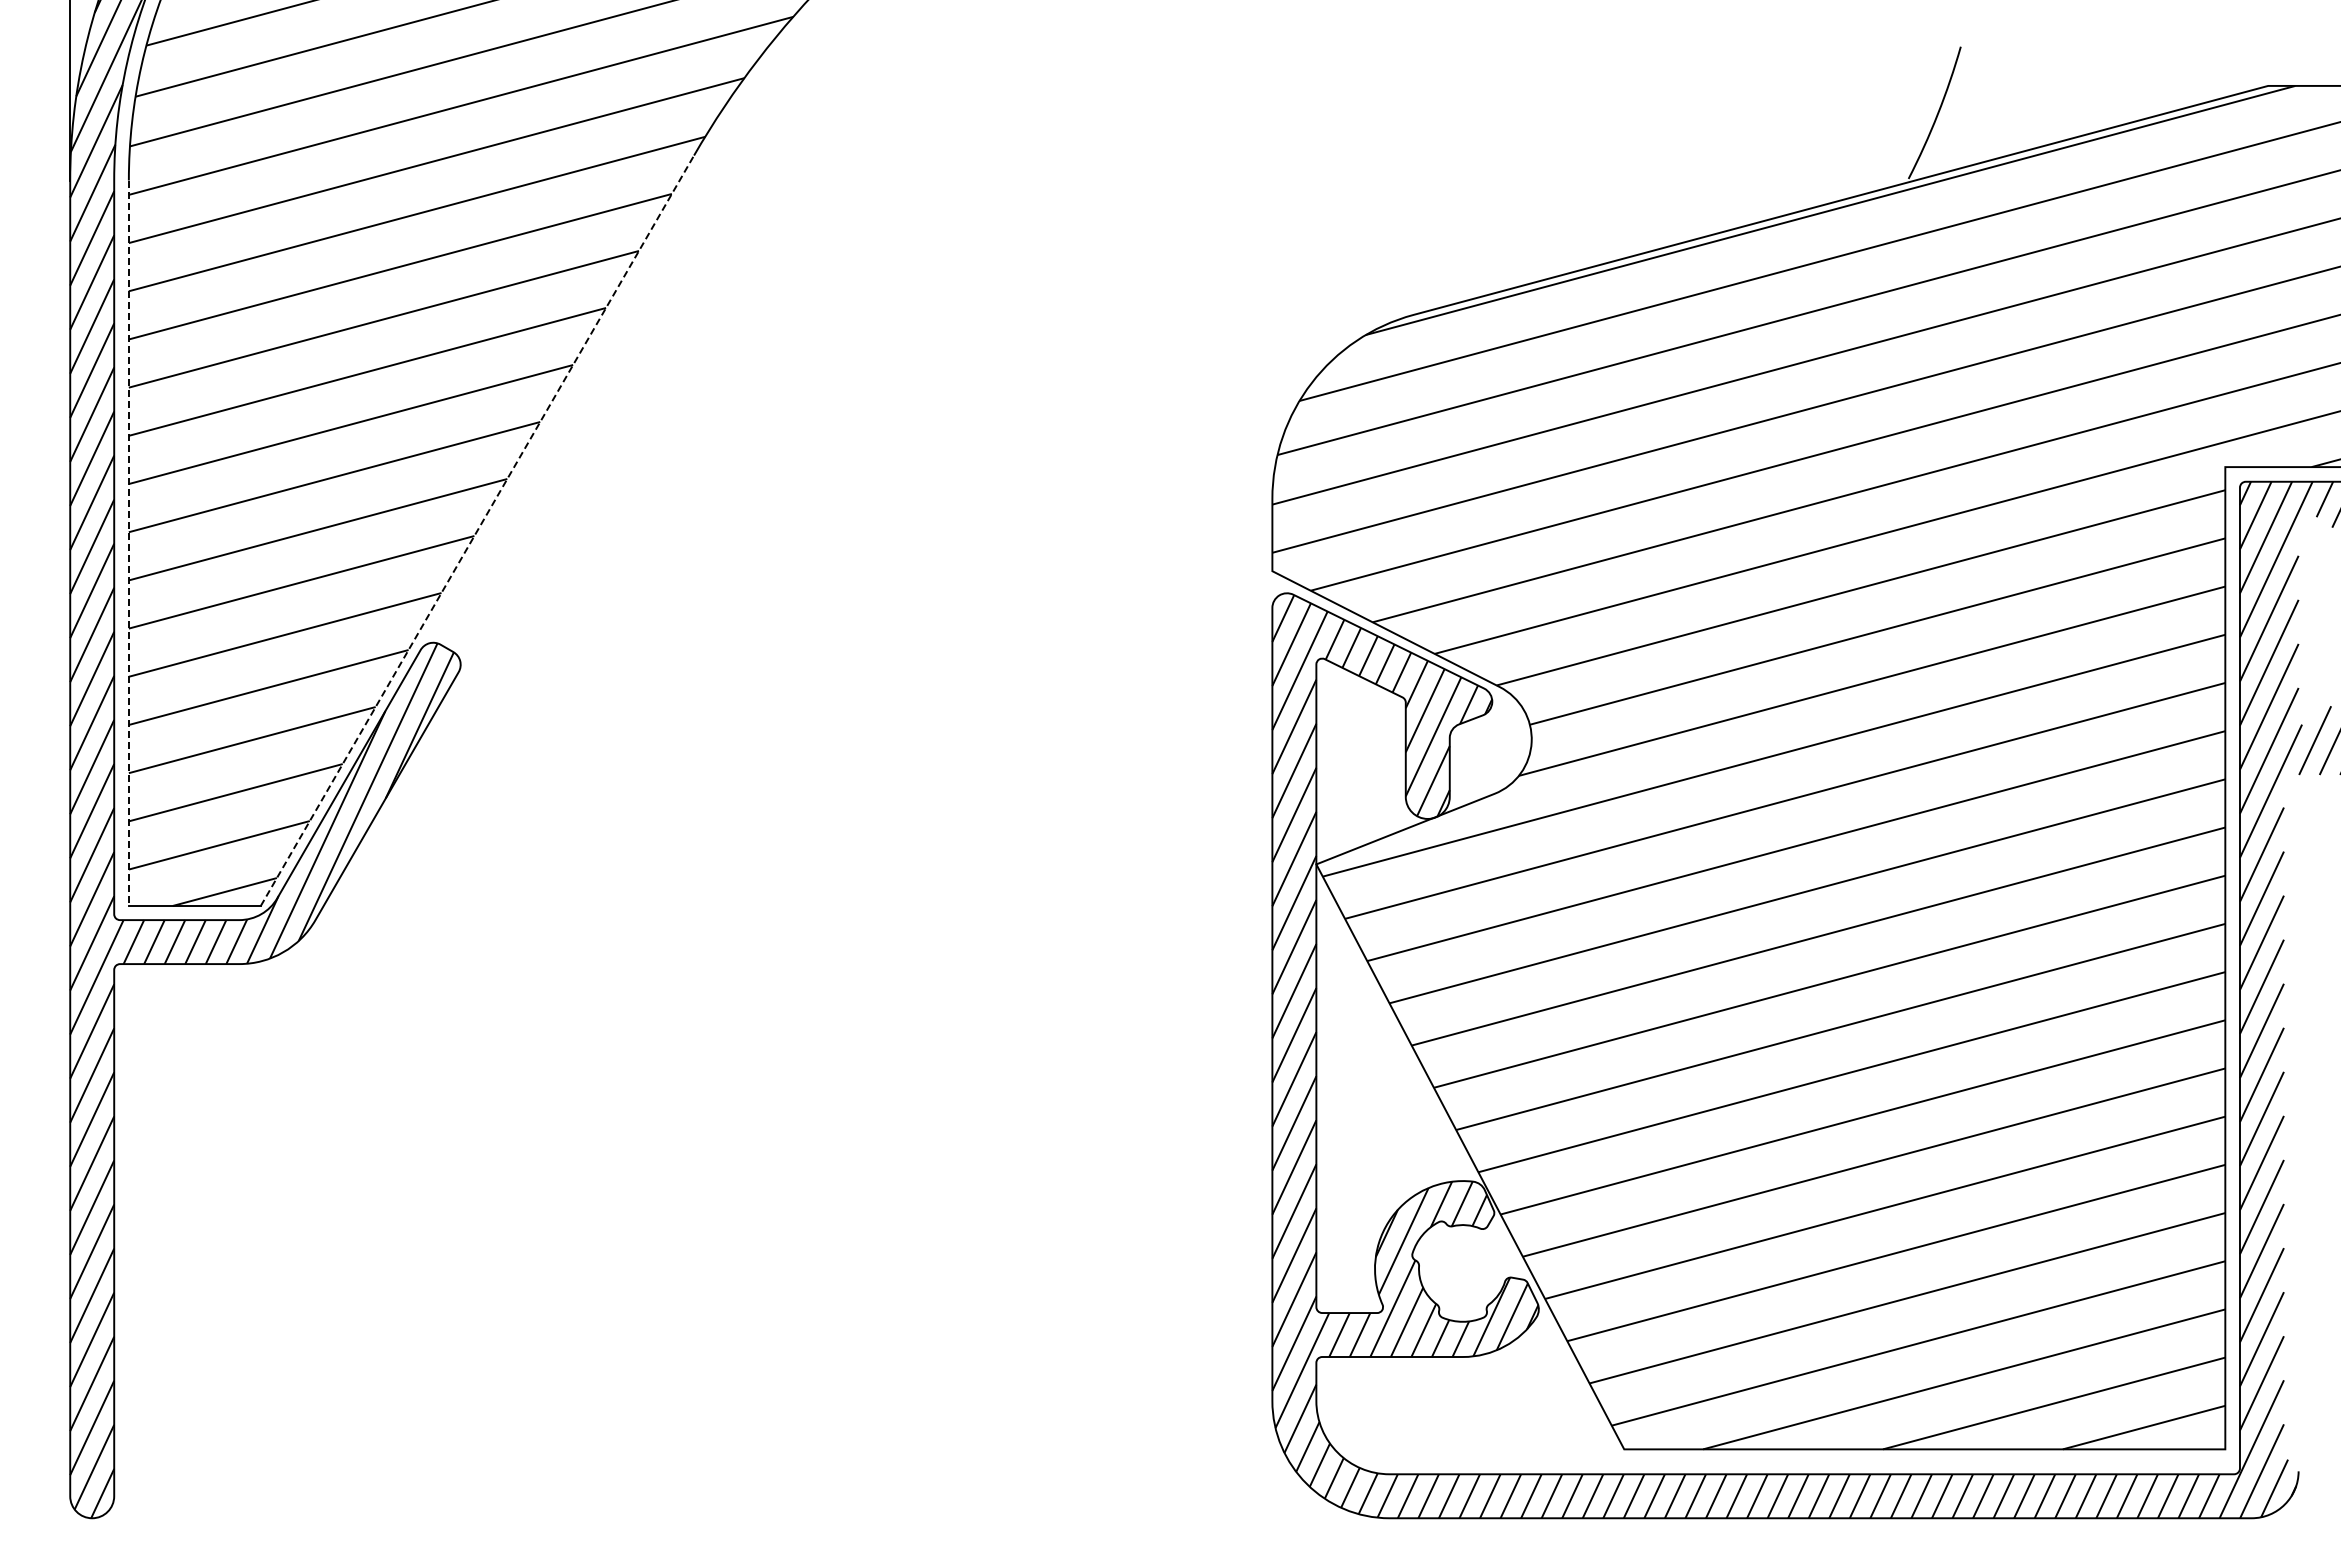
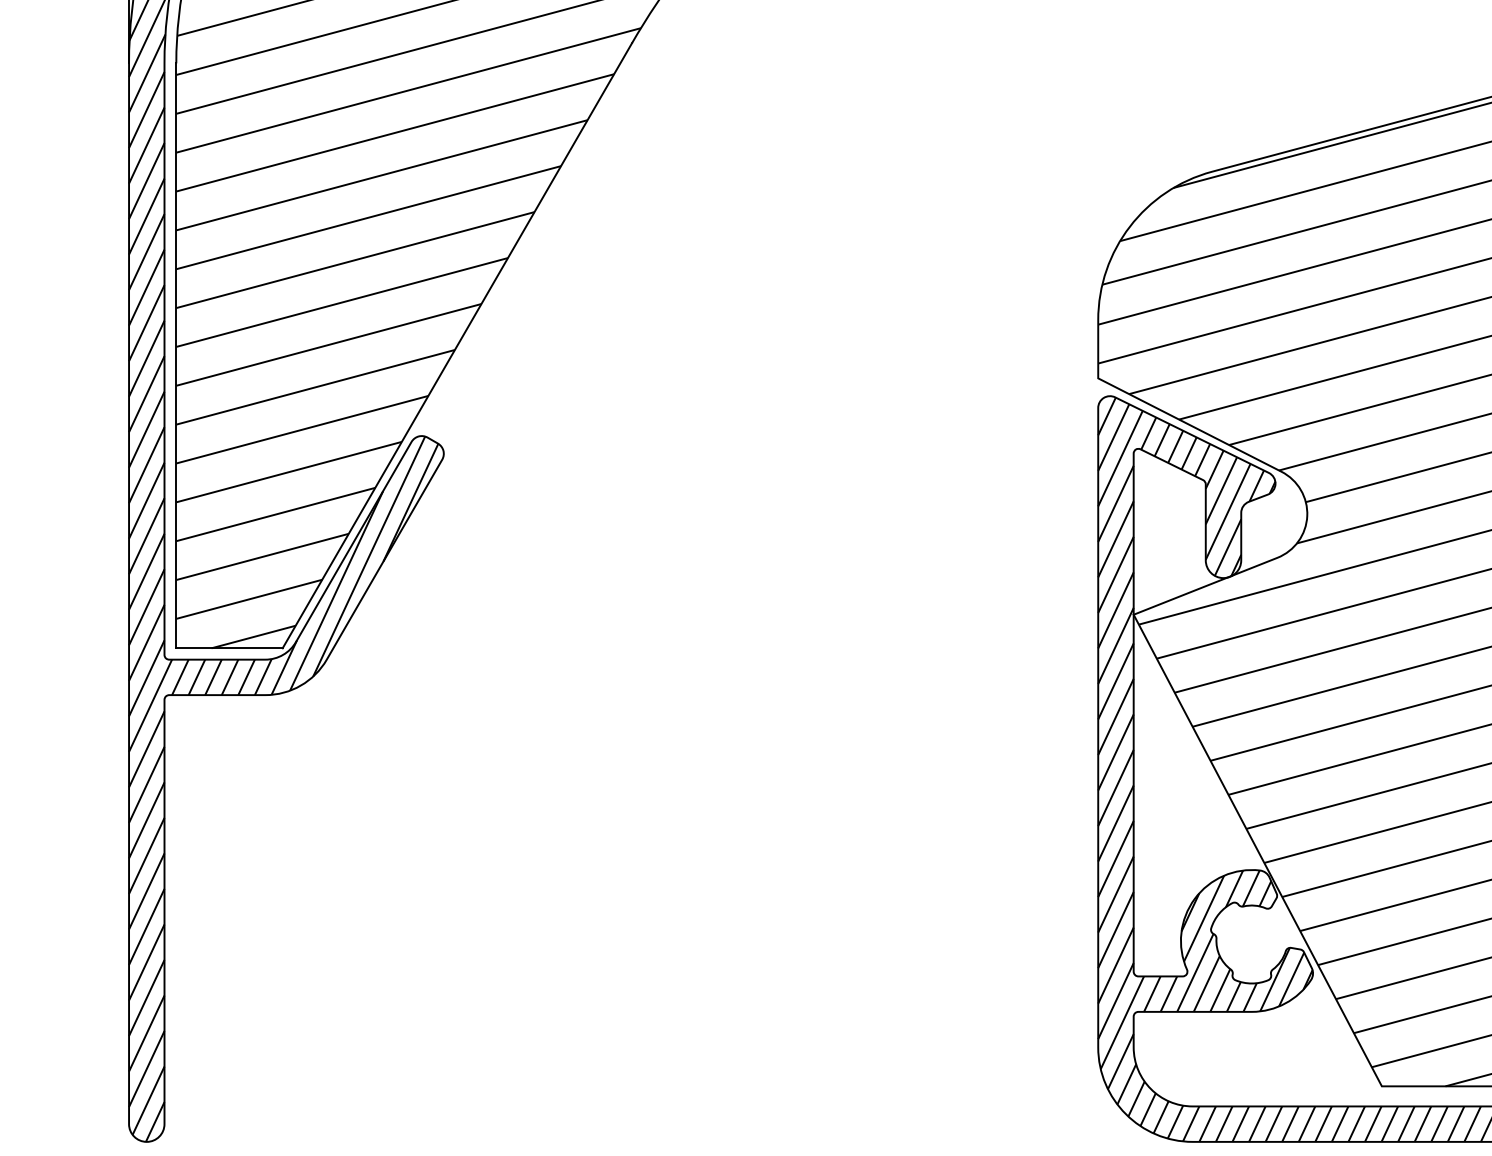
line: (477, 530) -> (457, 345), dashed -> solid
line: (128, 543) -> (176, 356), dashed -> solid

